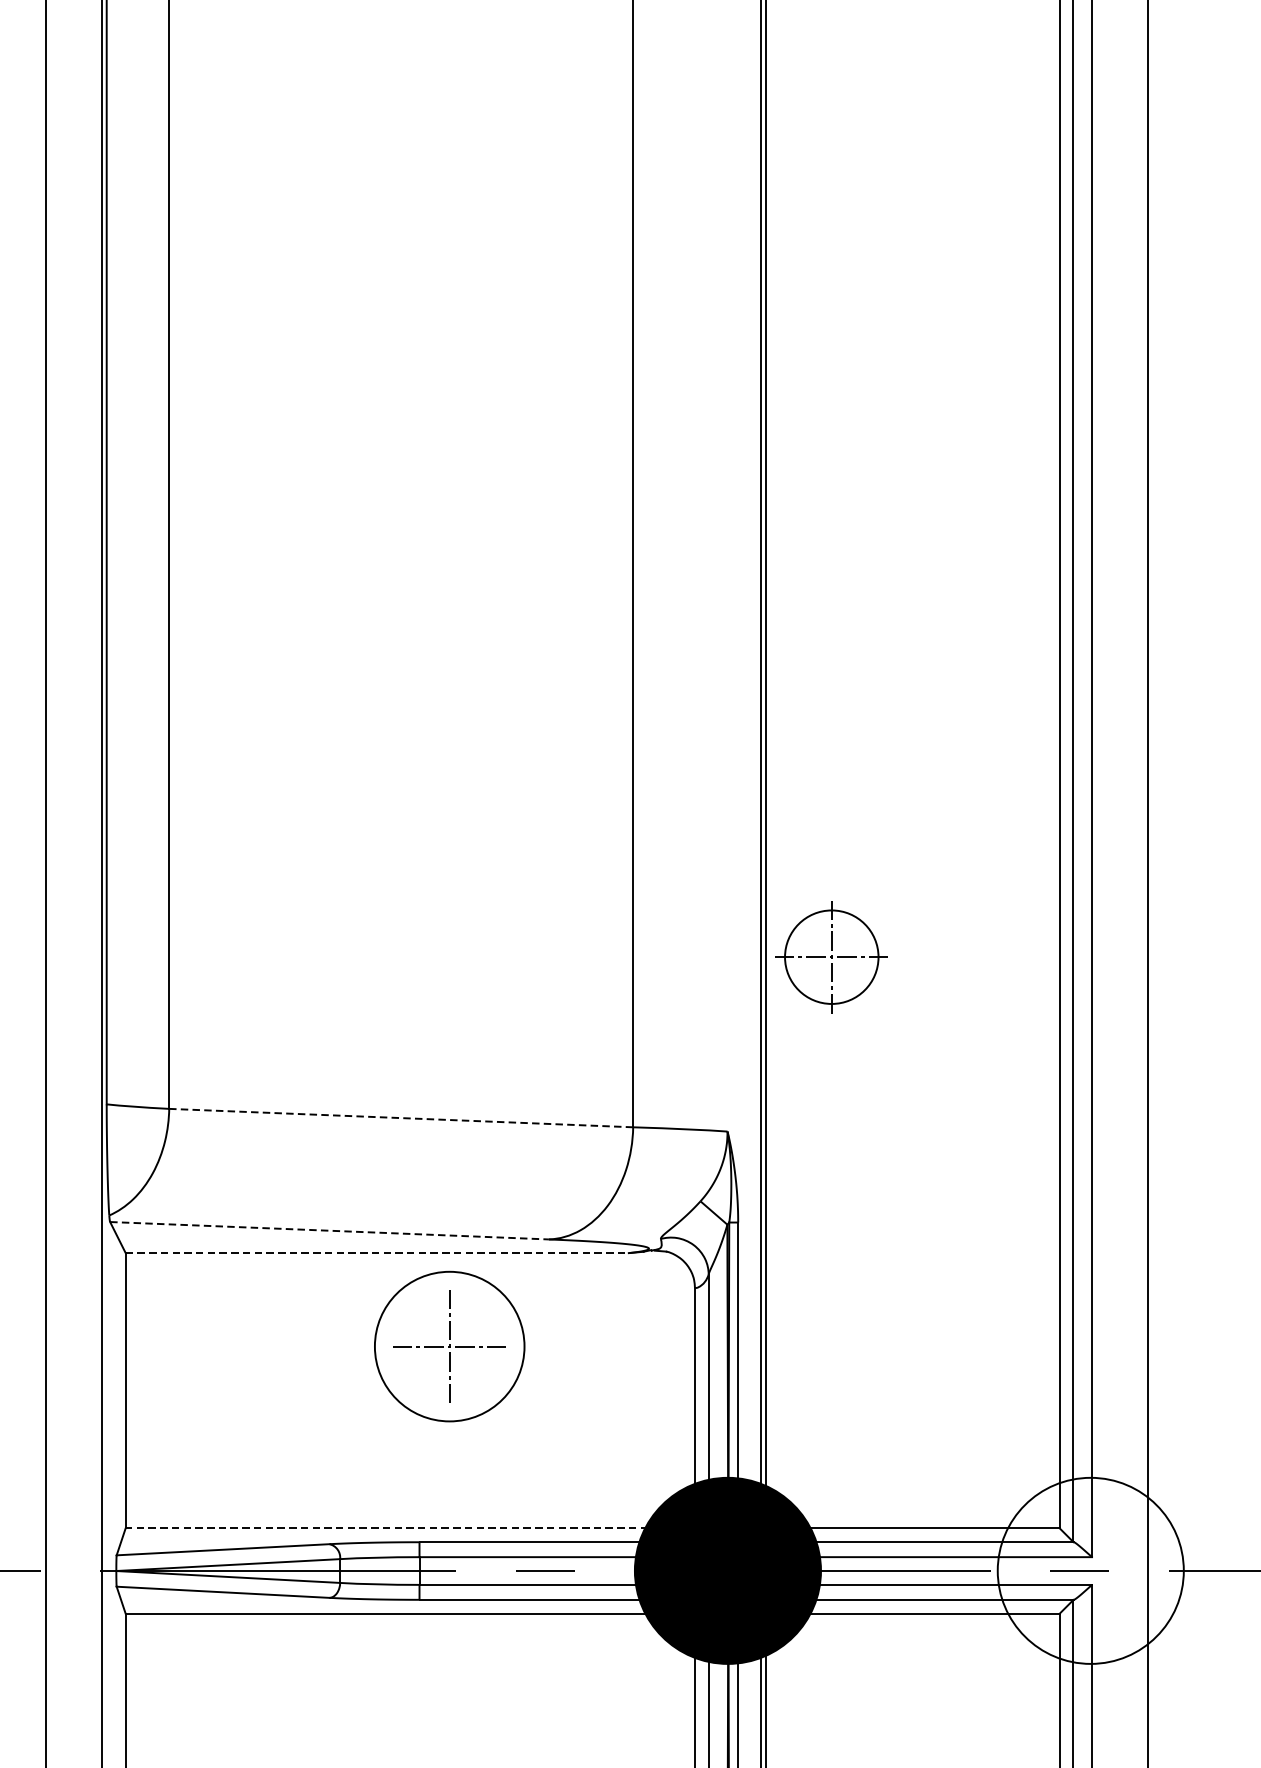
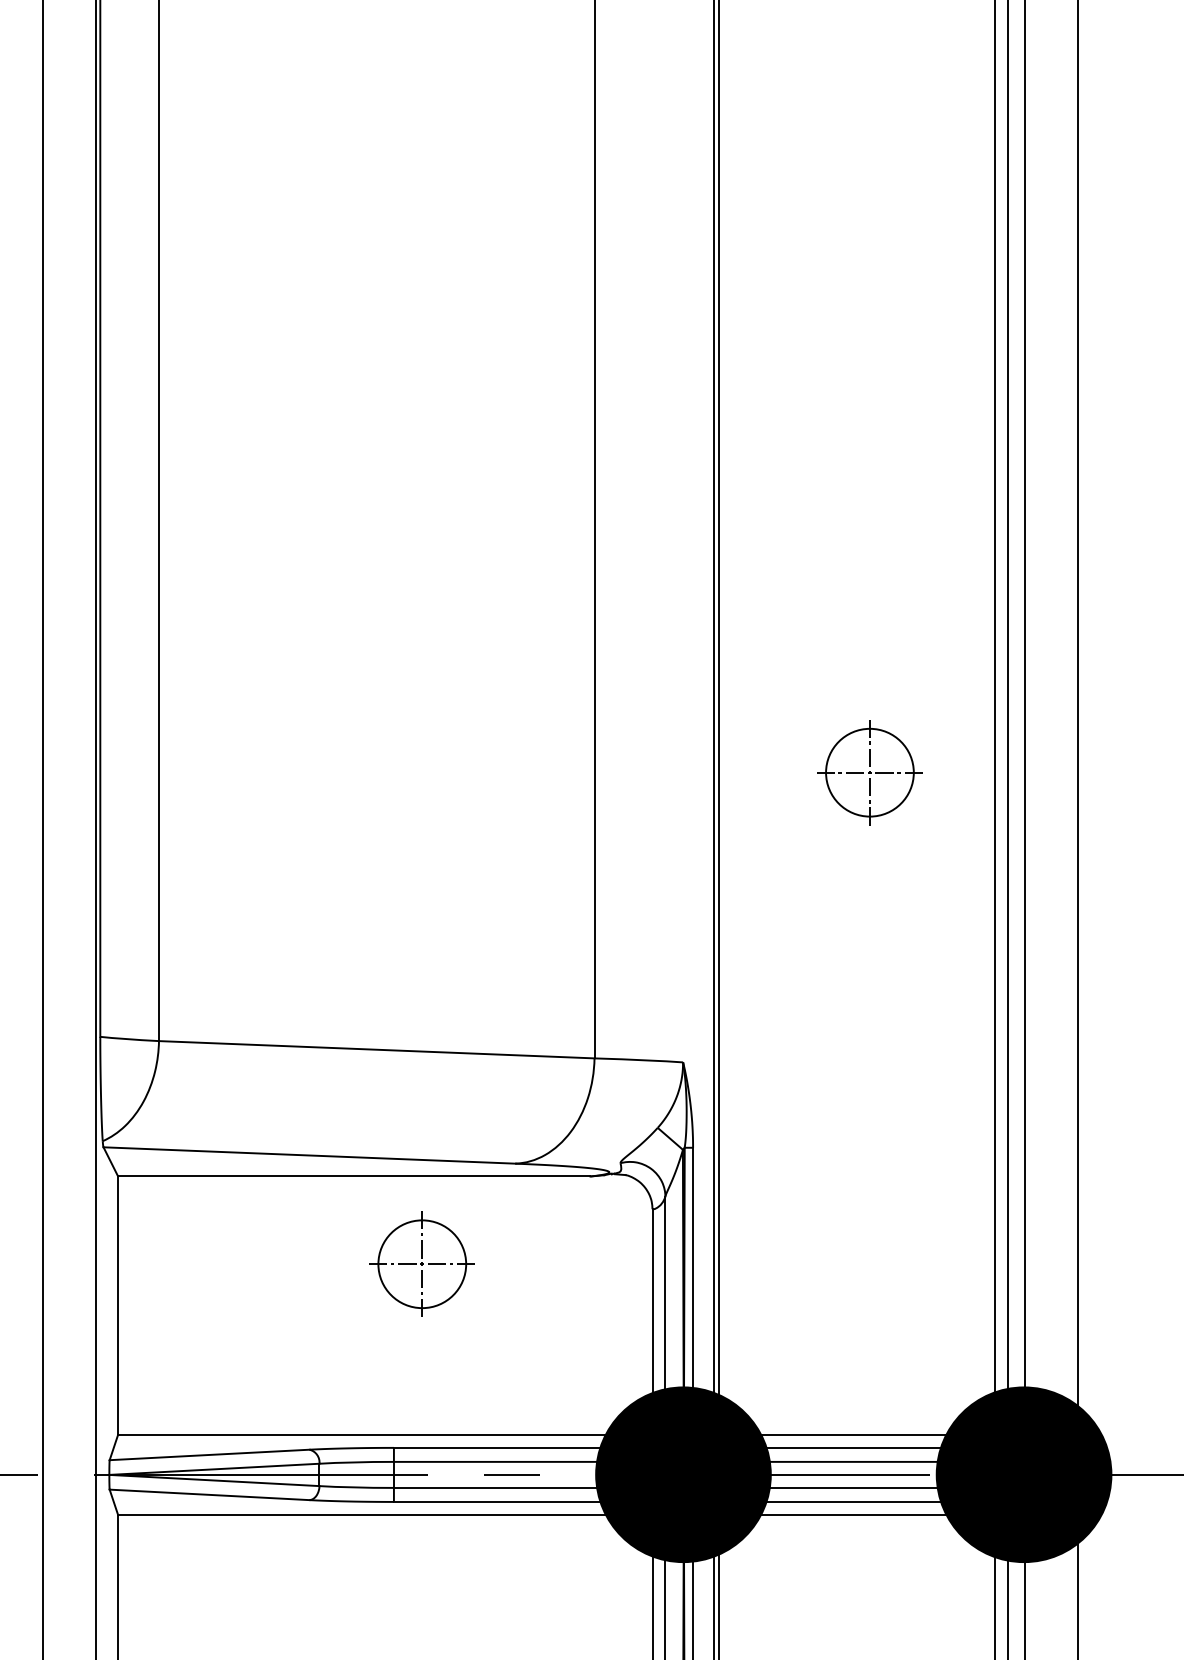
part: (831, 956) -> (869, 772), moved
line: (400, 1117) -> (376, 1049), dashed -> solid
line: (329, 1230) -> (309, 1155), dashed -> solid
line: (377, 1253) -> (354, 1176), dashed -> solid
circle: (449, 1346) -> (422, 1264), size x0.62
line: (409, 1527) -> (384, 1434), dashed -> solid
fill: (1090, 1570) -> (1023, 1474), added

